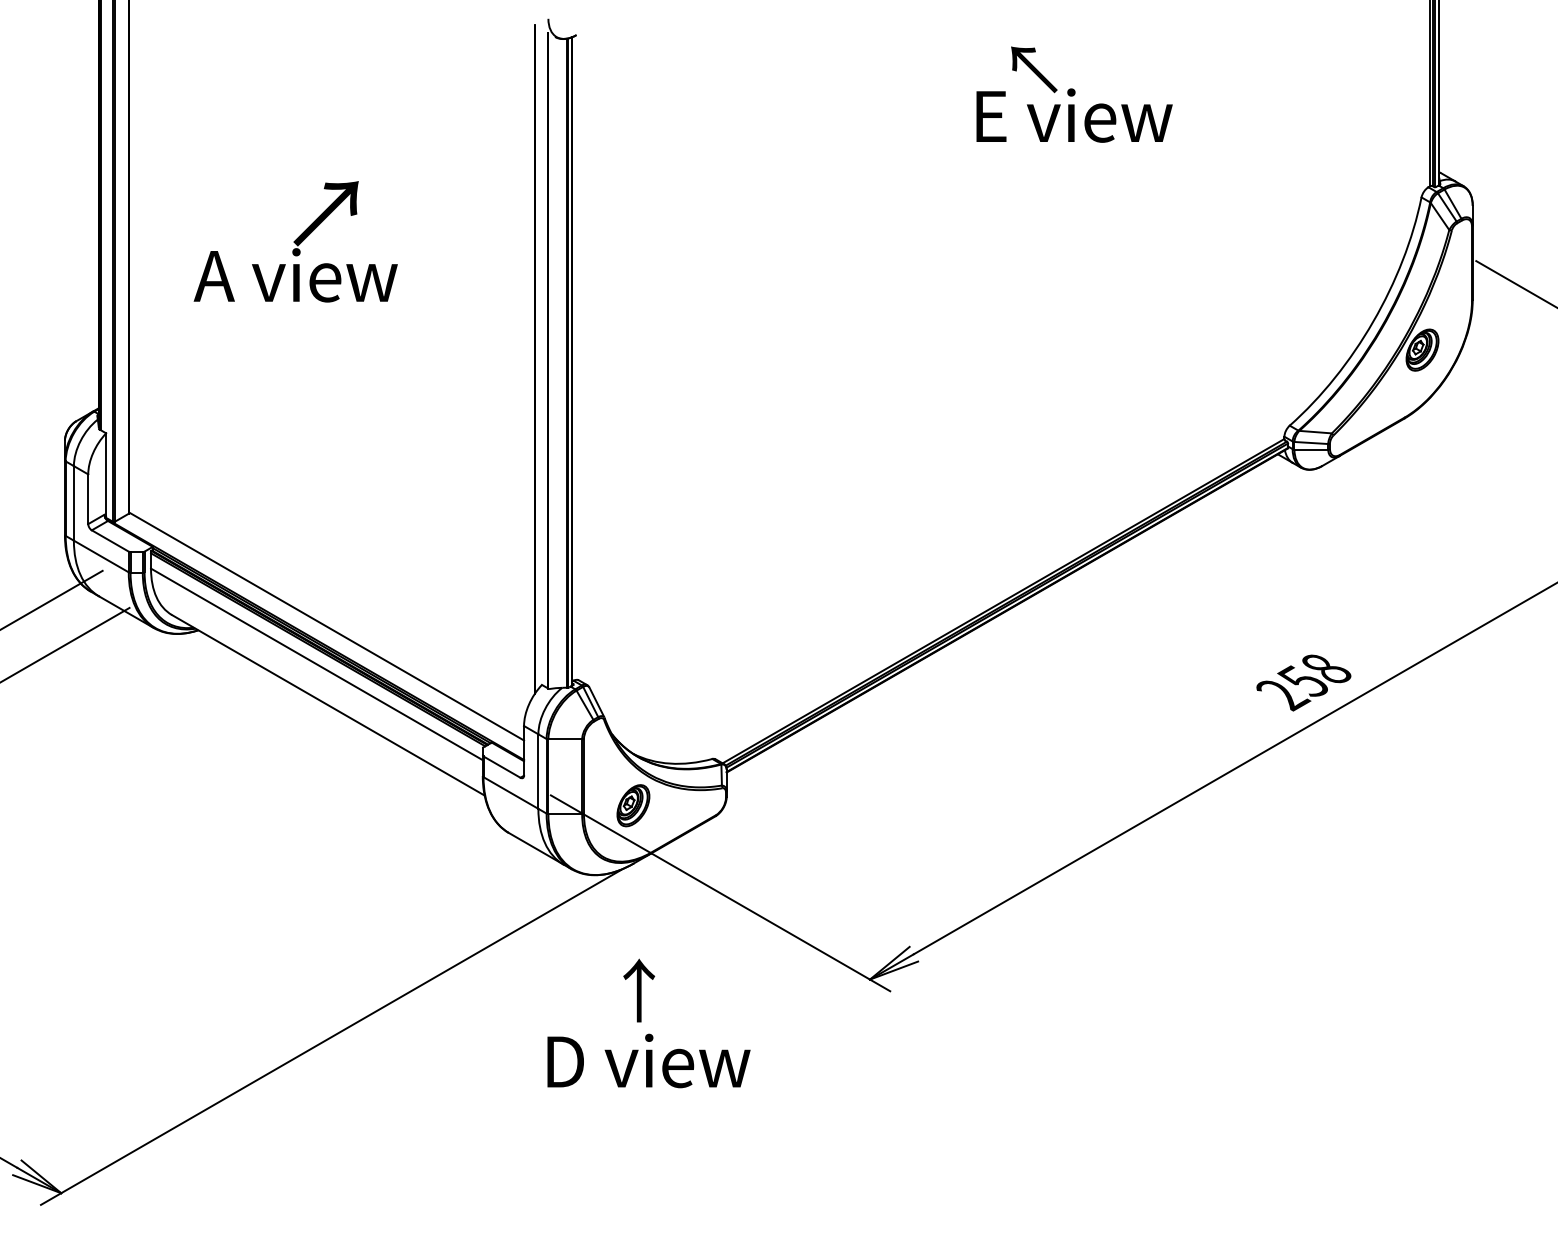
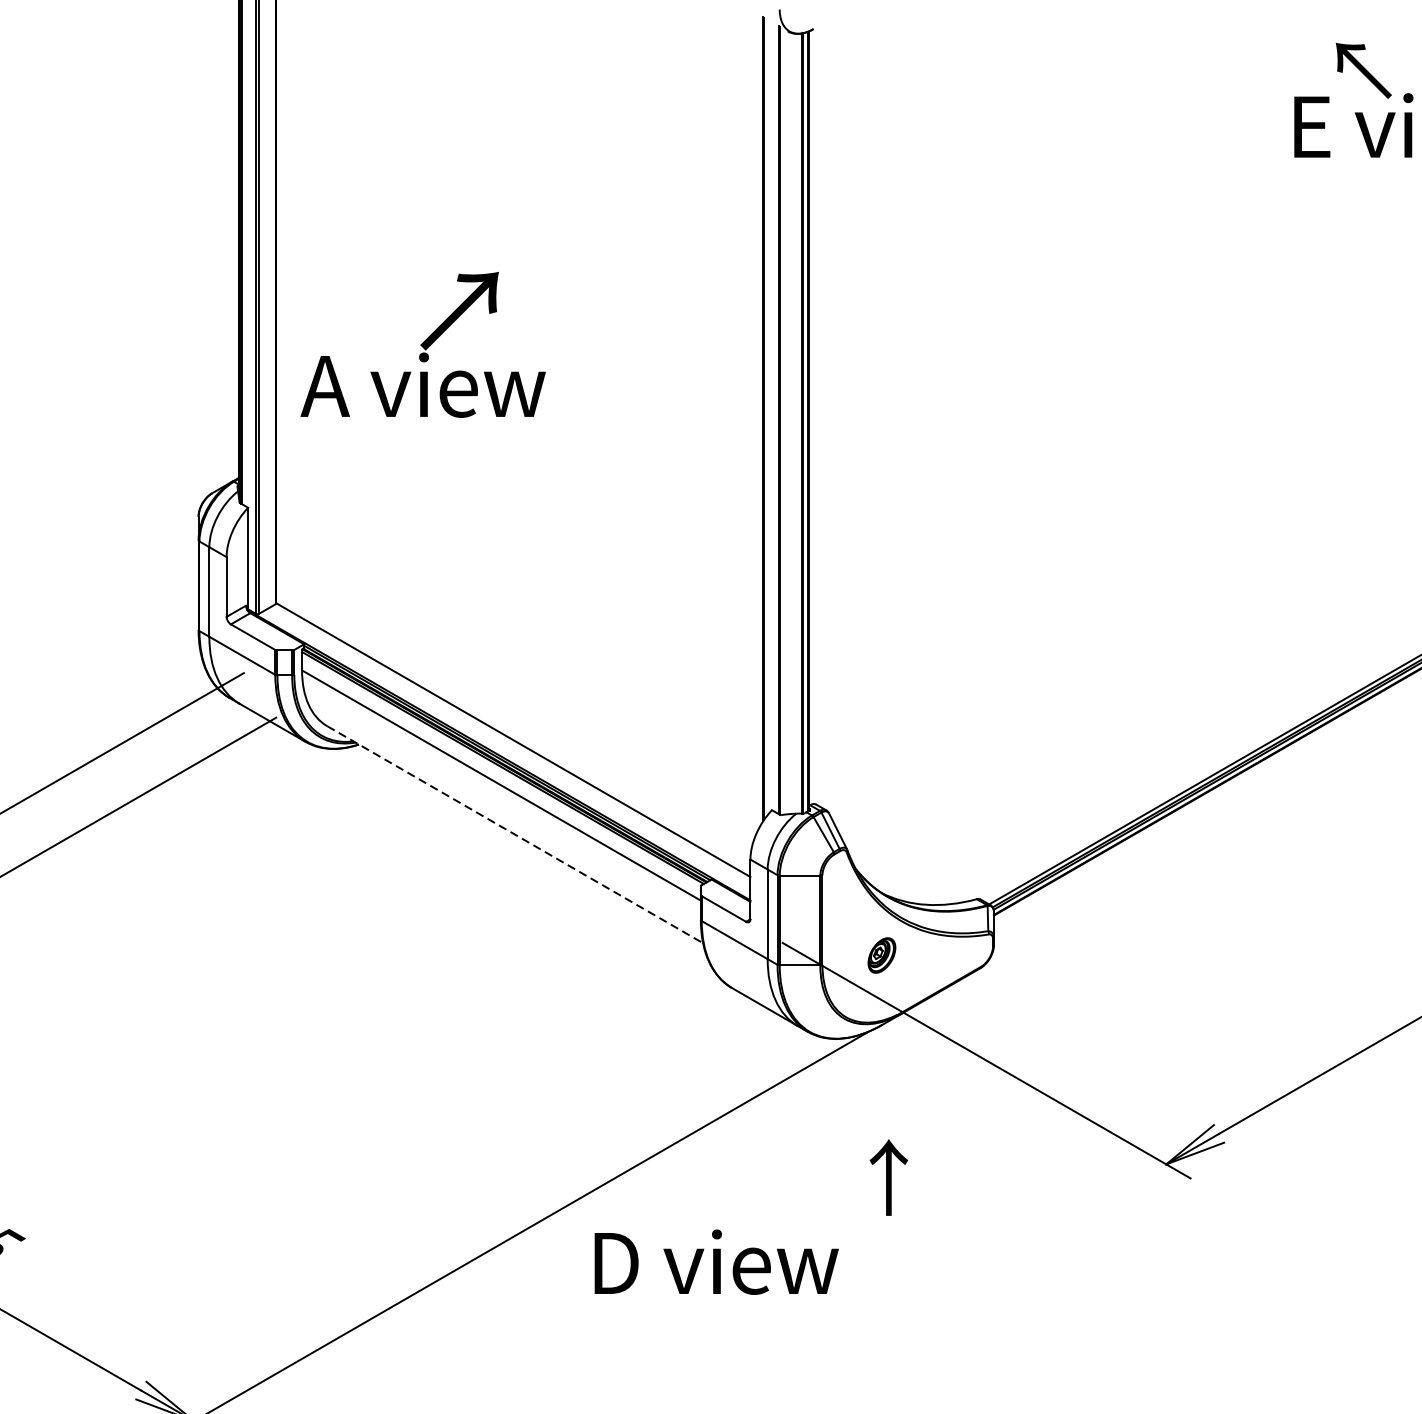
text: (295, 241) -> (422, 344), moved
line: (328, 705) -> (515, 834), solid -> dashed
part: (633, 805) -> (881, 955), size x0.7
text: (648, 1060) -> (716, 1261), moved

